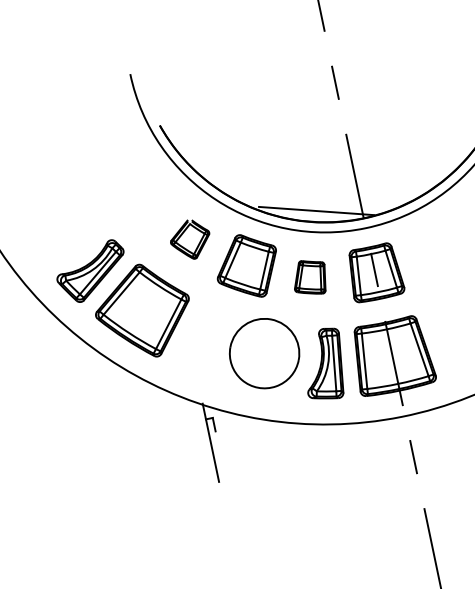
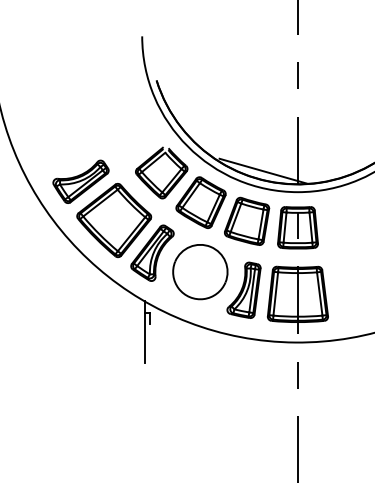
part: (189, 239) -> (161, 172), size x1.67
part: (310, 276) -> (247, 220), size x1.67
part: (199, 341) -> (152, 252), added

